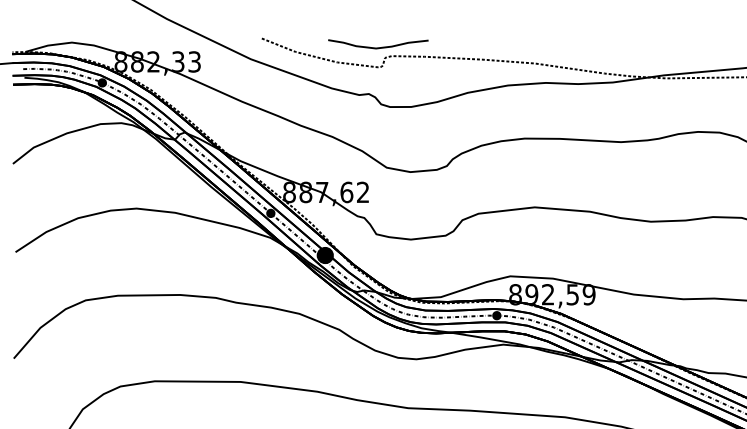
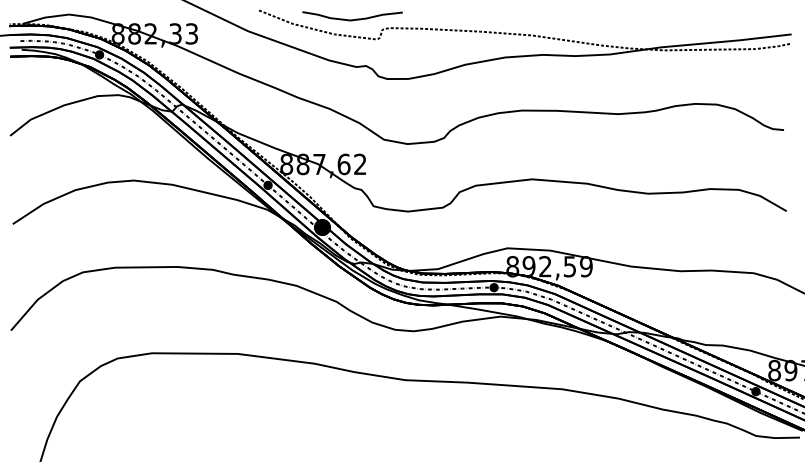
curve: (378, 47) -> (352, 19), moved

